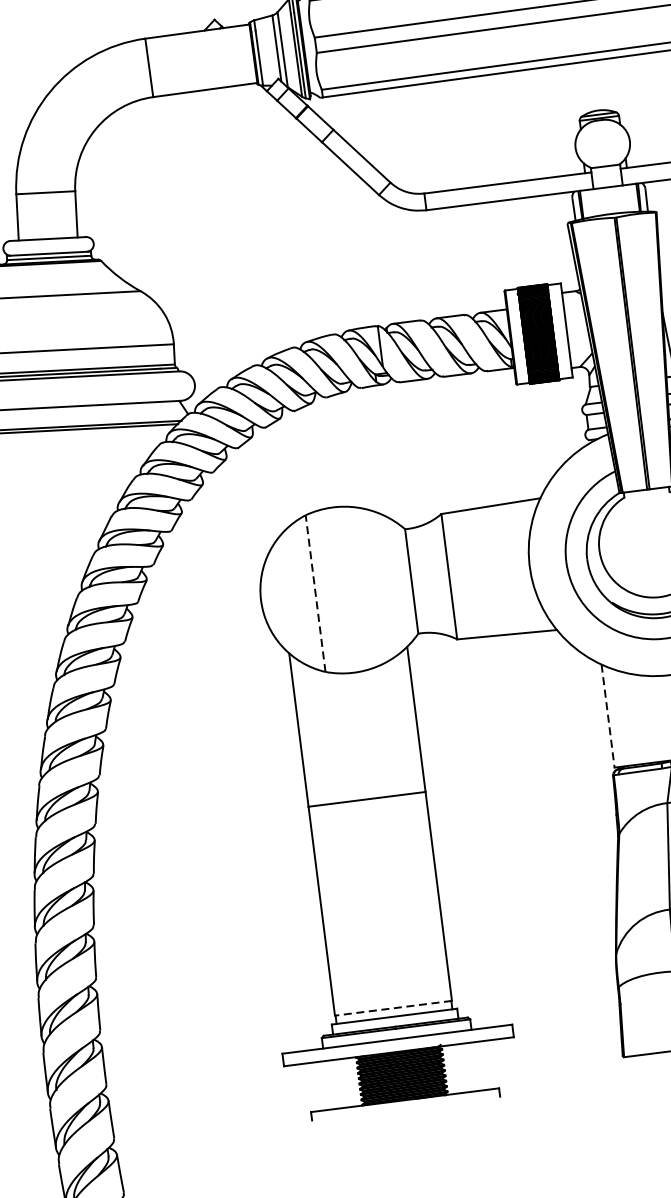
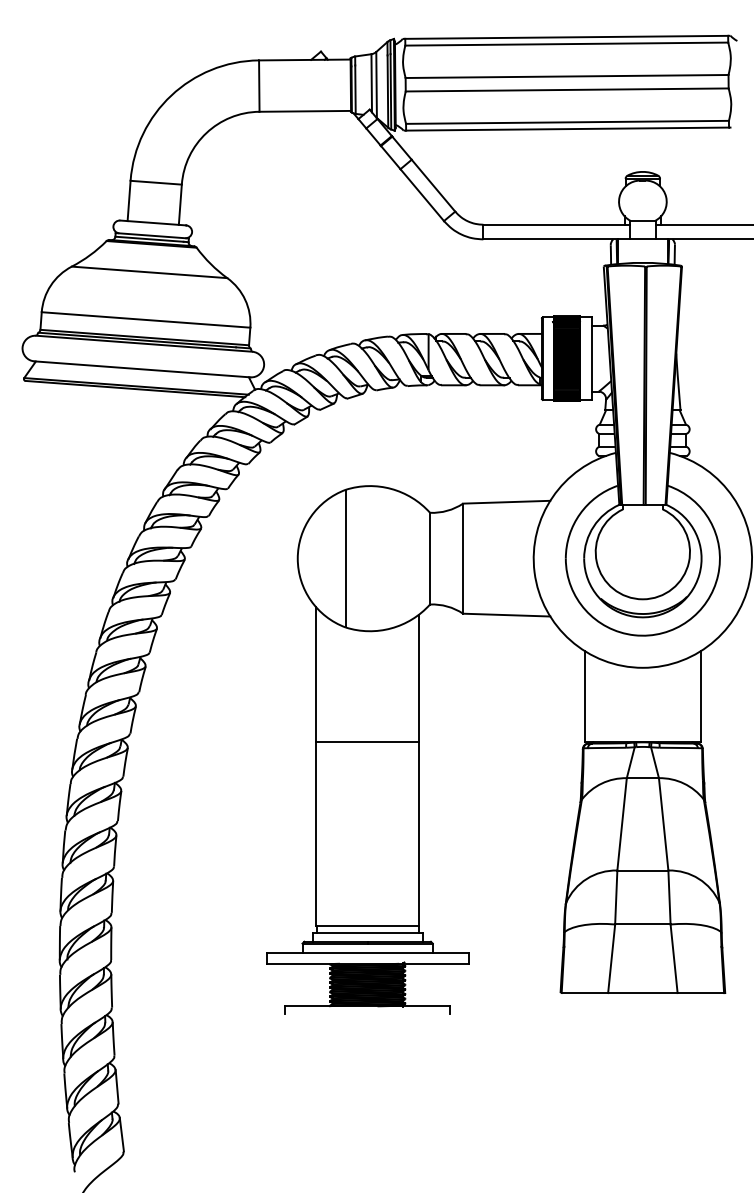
line: (315, 593) -> (345, 558), dashed -> solid
line: (608, 717) -> (585, 697), dashed -> solid
line: (393, 1008) -> (367, 925), dashed -> solid

